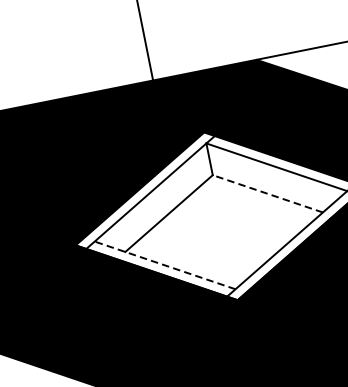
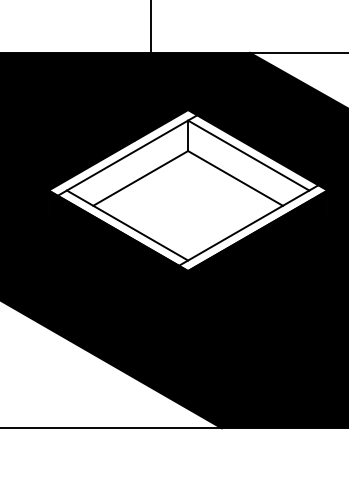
line: (267, 193) -> (235, 178), dashed -> solid
line: (165, 265) -> (127, 225), dashed -> solid

